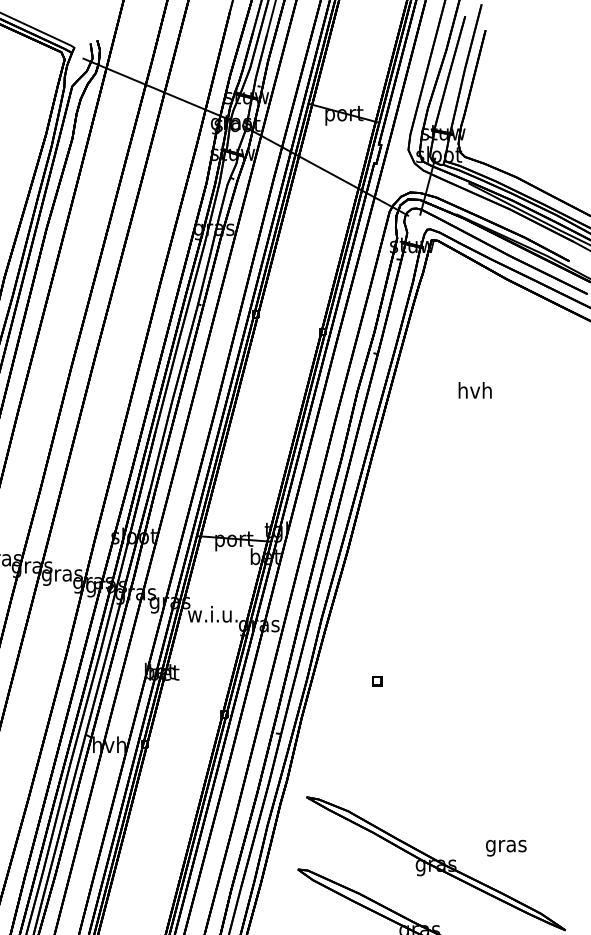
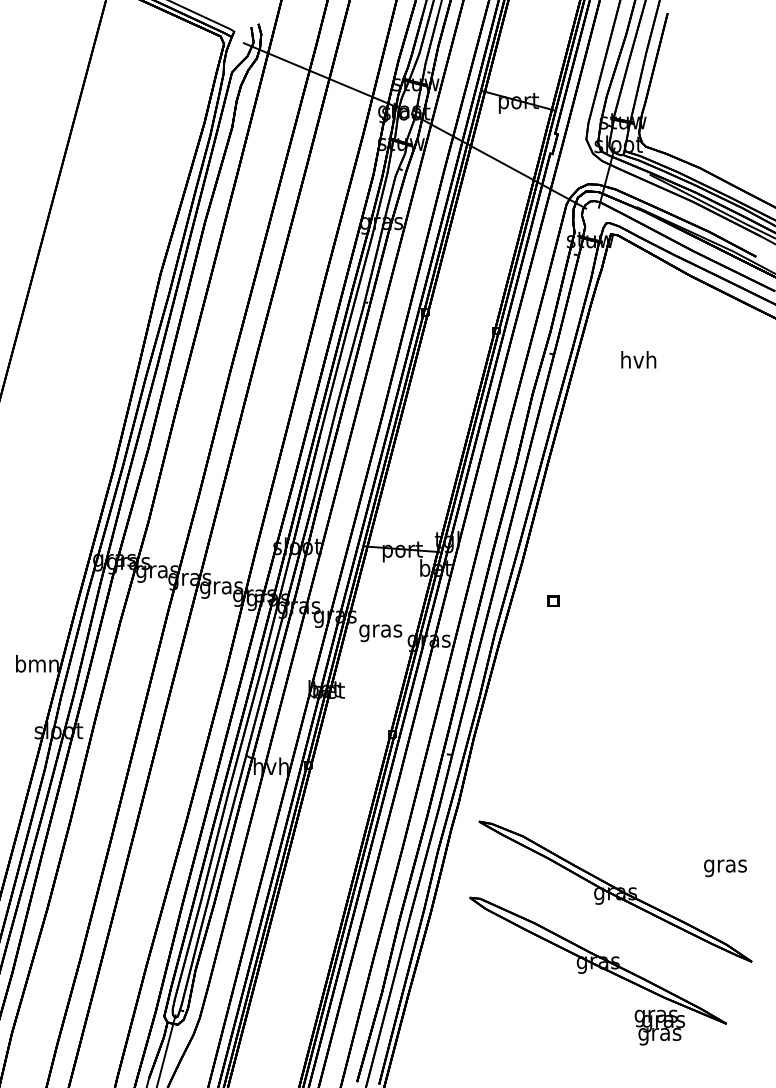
text: (474, 390) -> (638, 359), moved
text: (213, 615) -> (380, 630), w.i.u. -> gras
part: (377, 680) -> (553, 600), moved
text: (506, 848) -> (725, 868), moved

